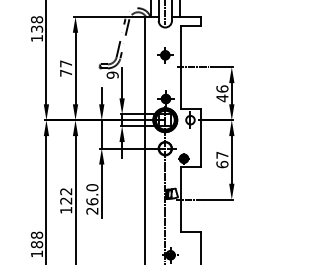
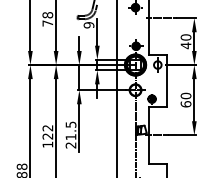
text: (66, 63) -> (48, 14), 77 -> 78
text: (222, 88) -> (186, 37), 46 -> 40
text: (222, 154) -> (186, 95), 67 -> 60
text: (92, 194) -> (71, 130), 26.0 -> 21.5

